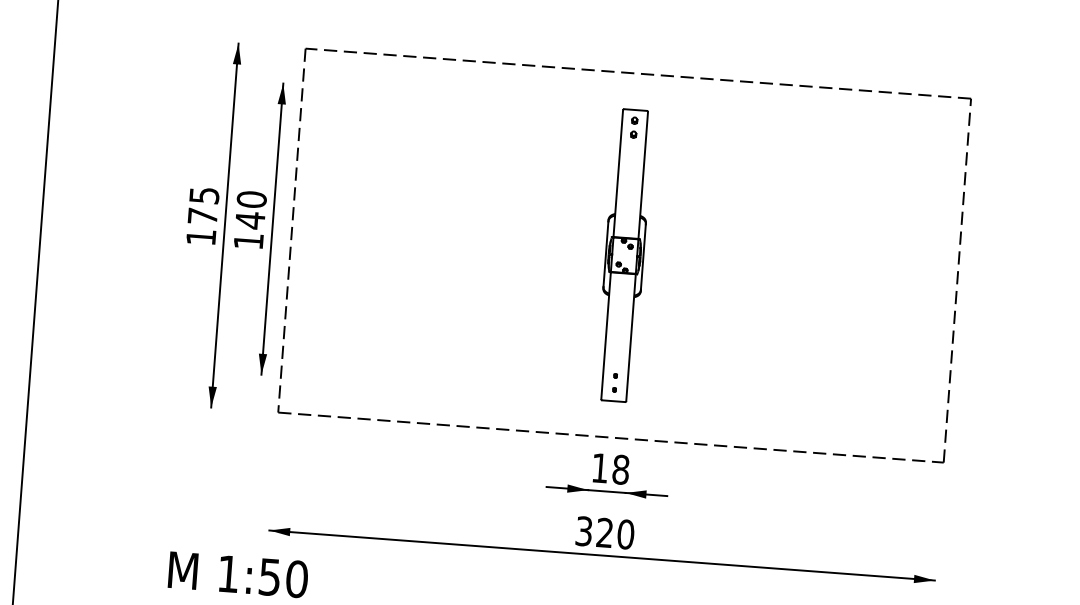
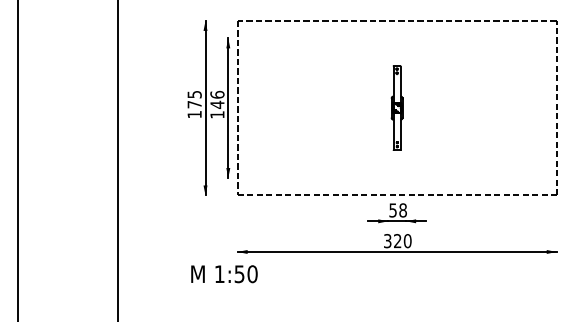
text: (252, 198) -> (217, 94), 140 -> 146
part: (623, 254) -> (396, 107), size x0.6
text: (598, 468) -> (392, 210), 18 -> 58

